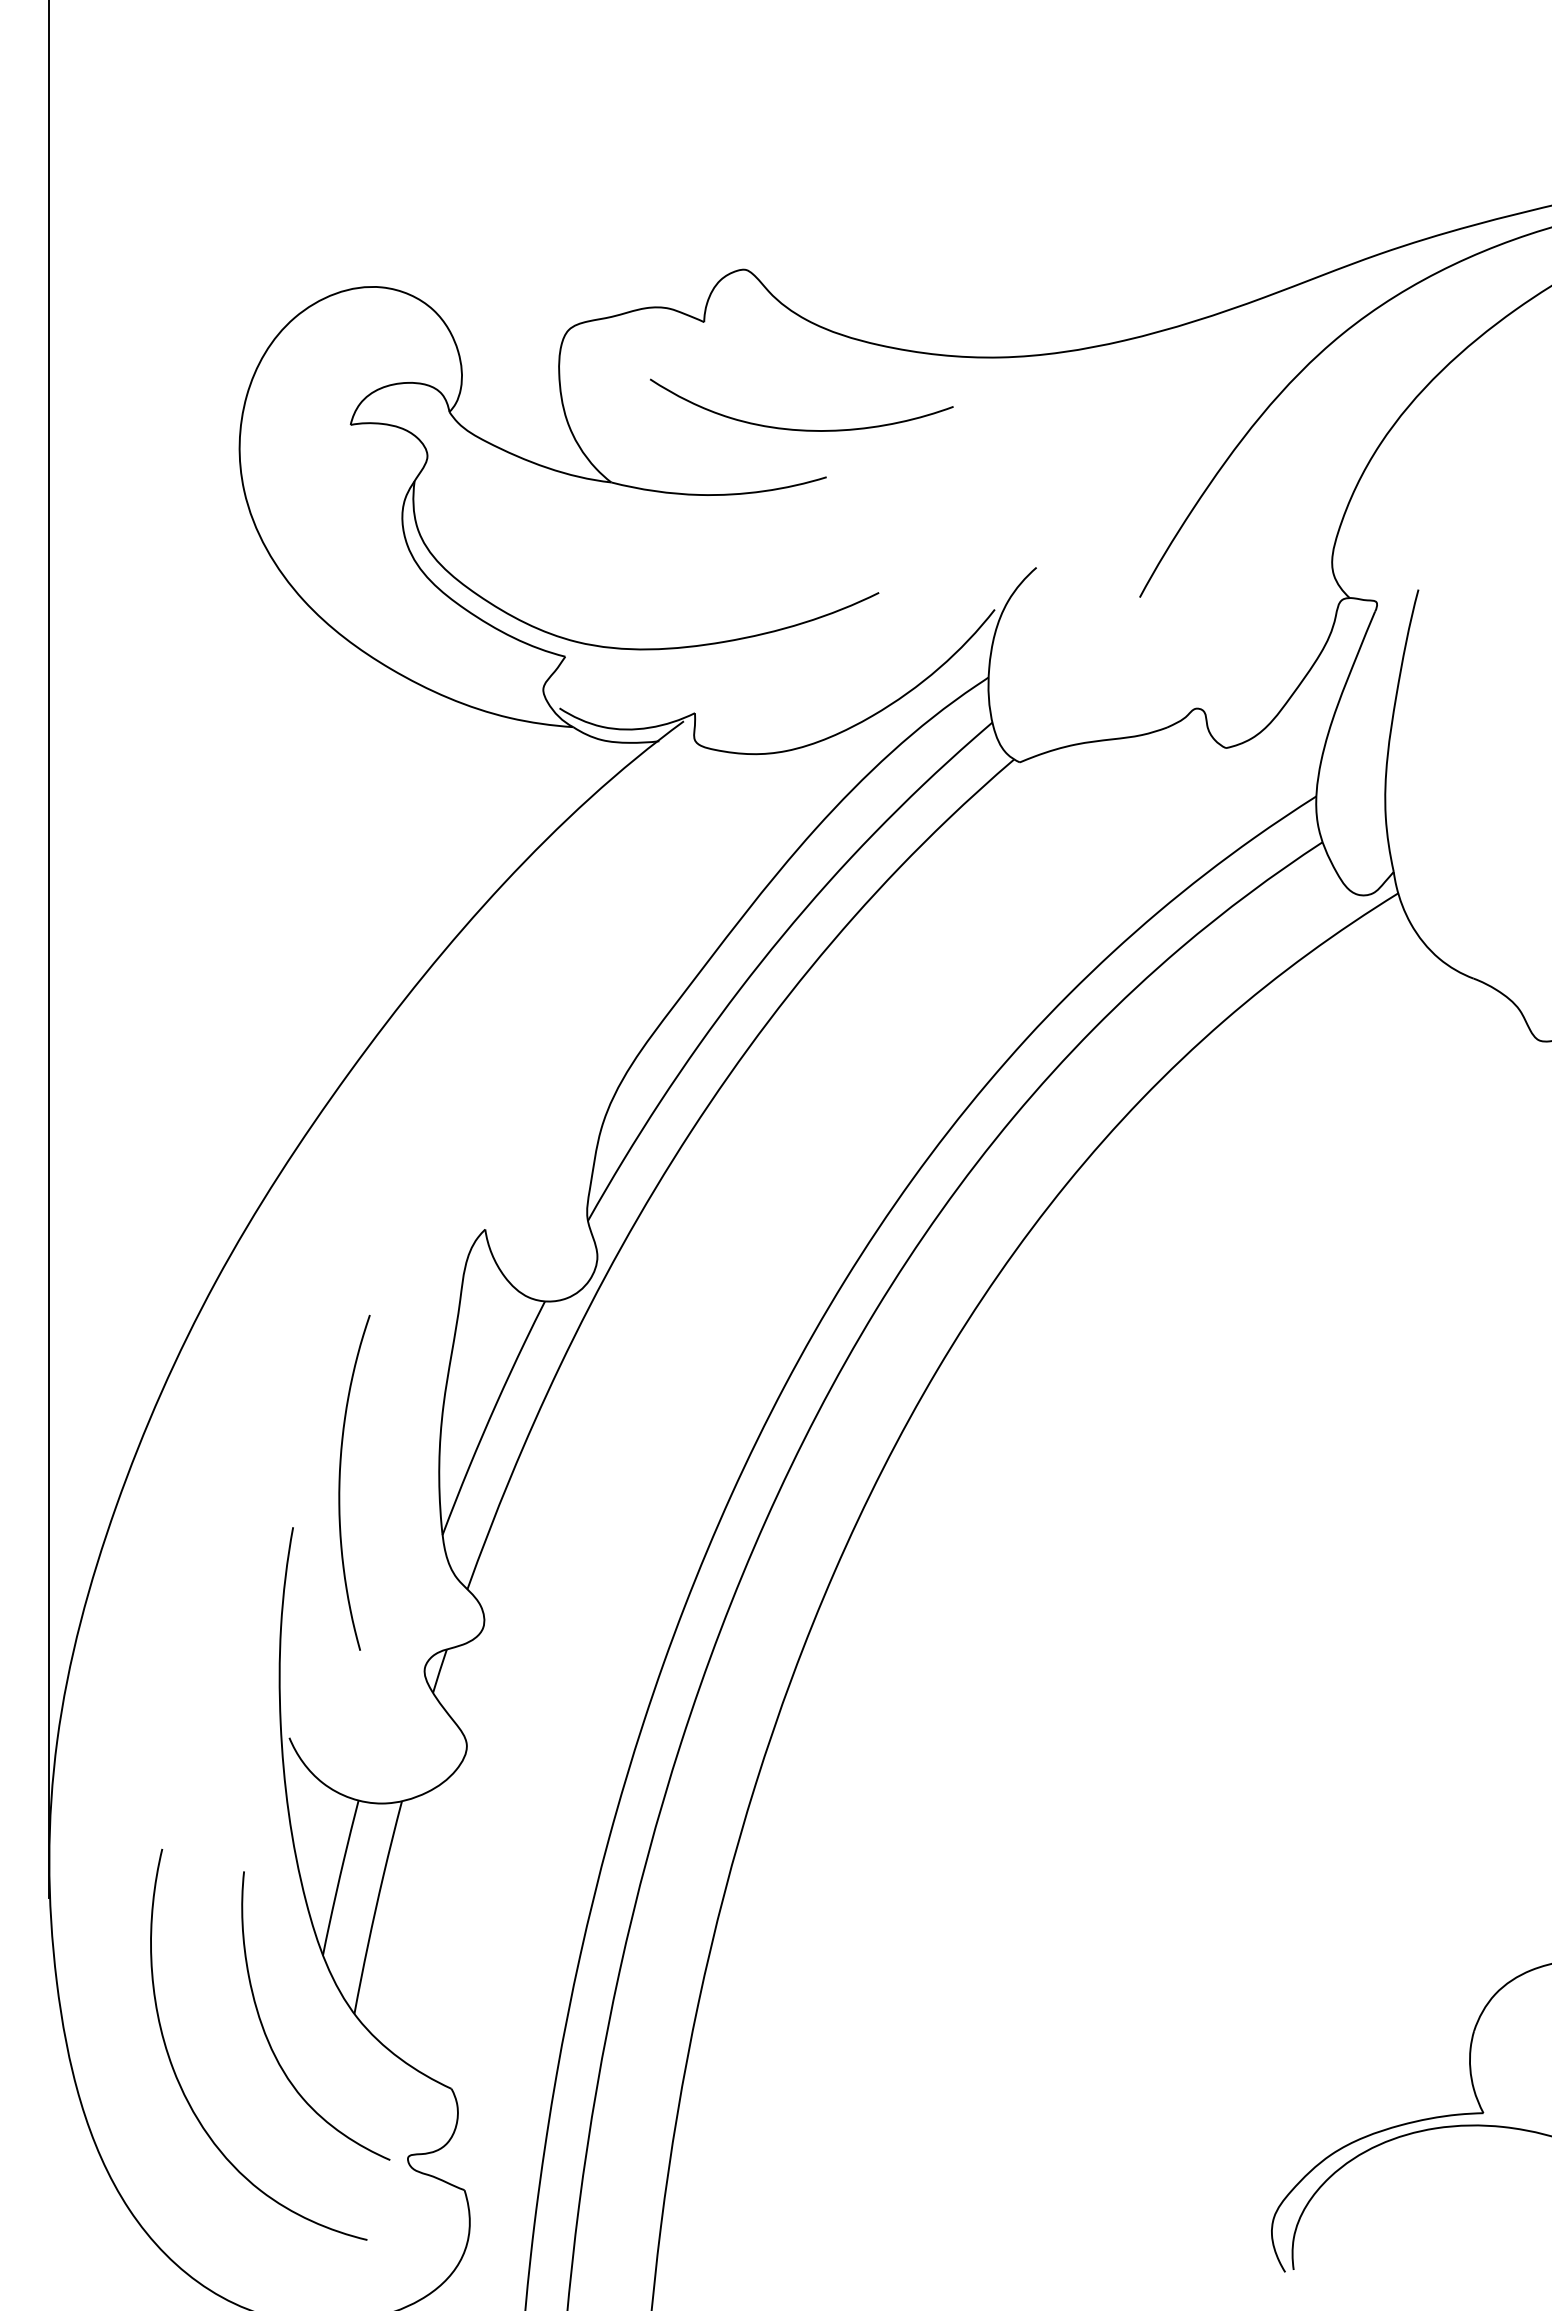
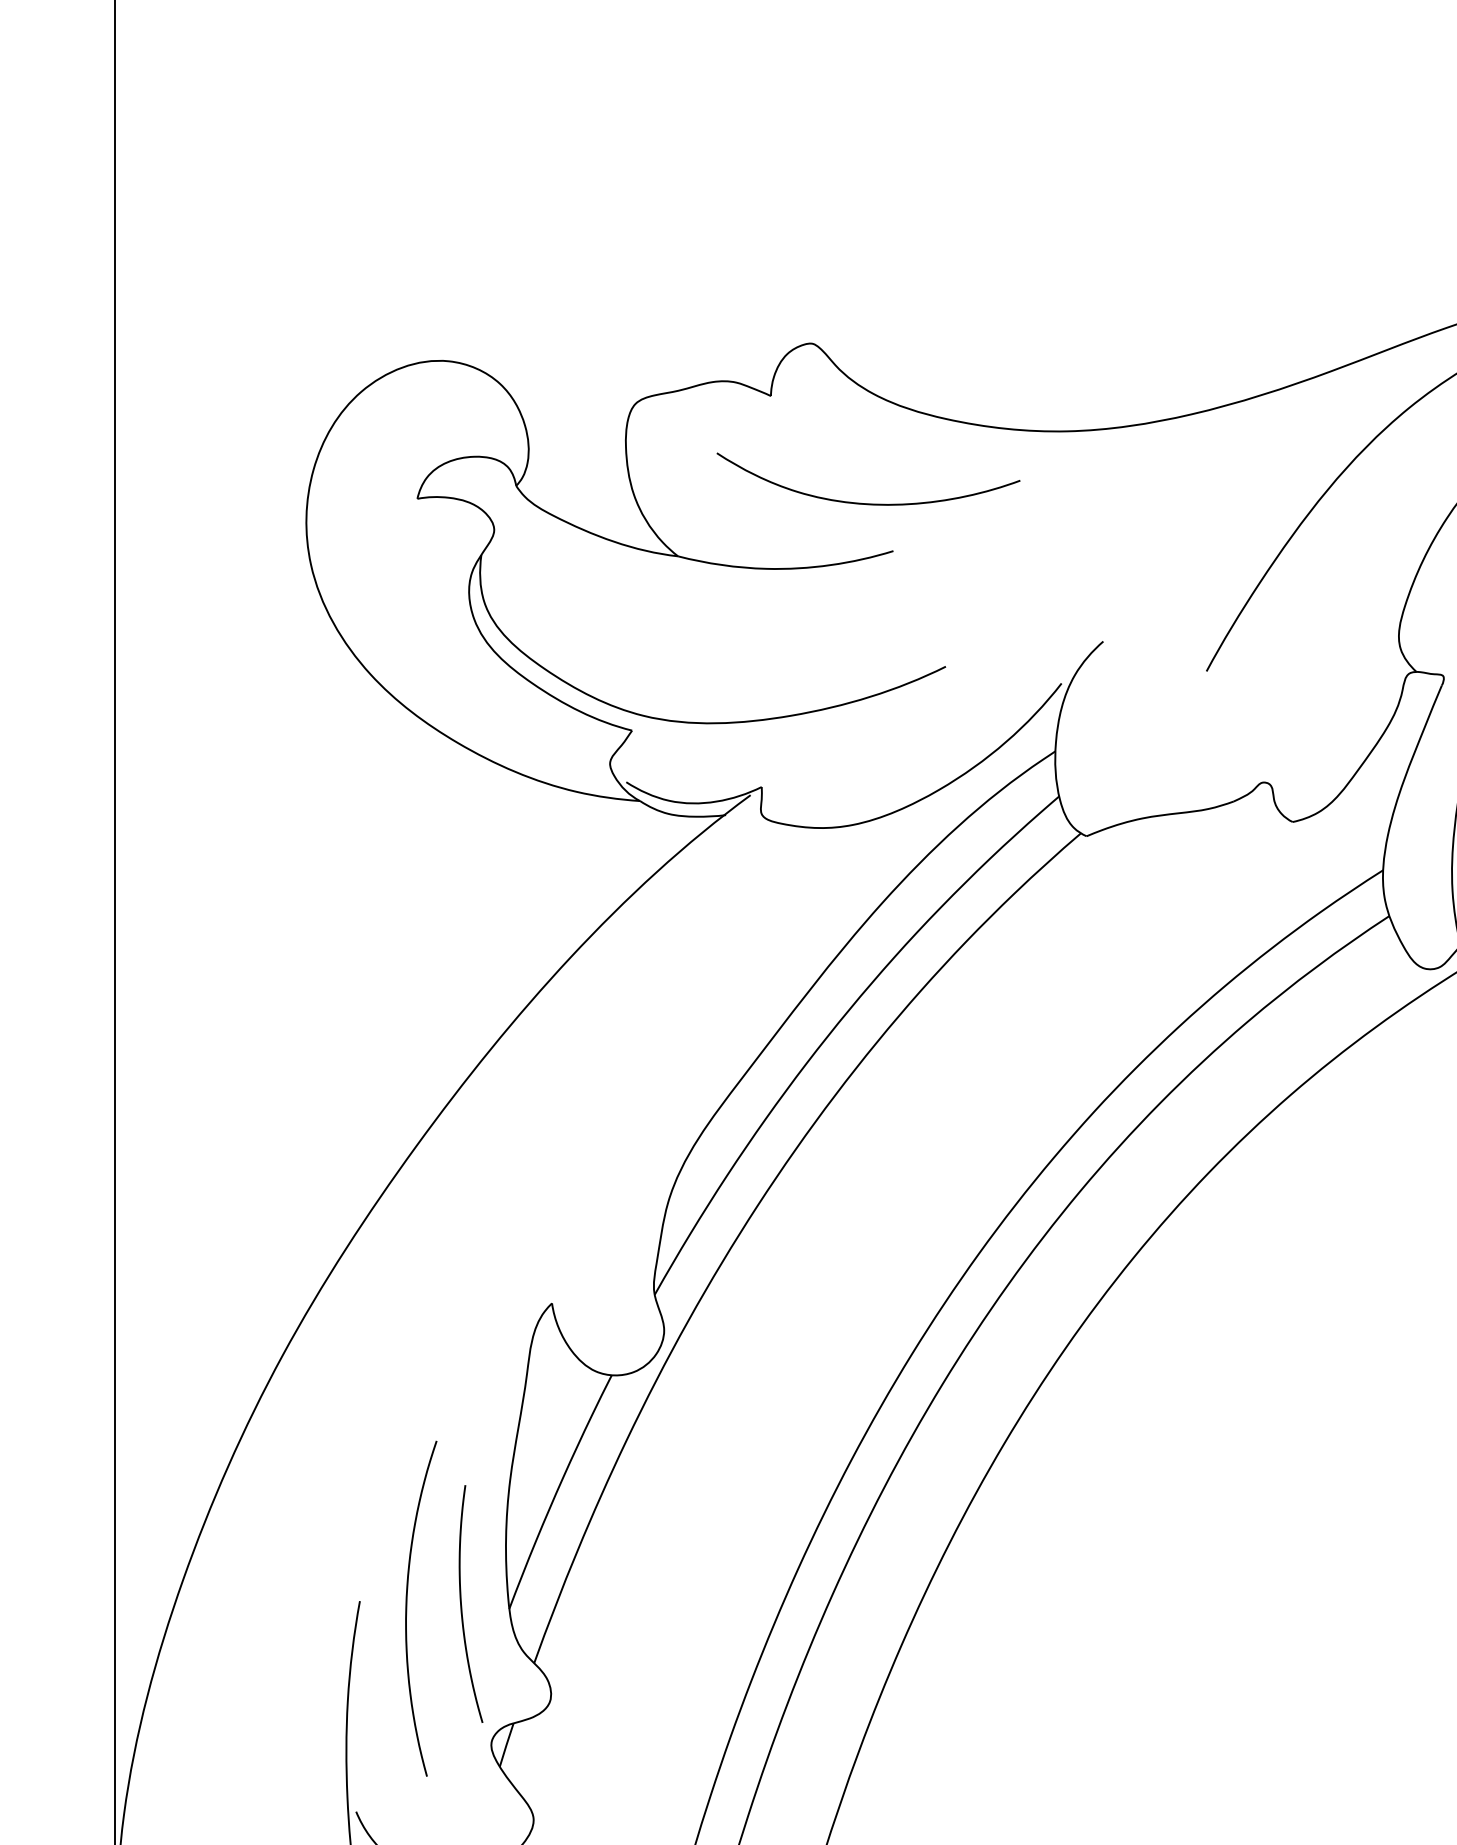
curve: (340, 1482) -> (407, 1608), moved
curve: (395, 1530) -> (462, 1604), added

